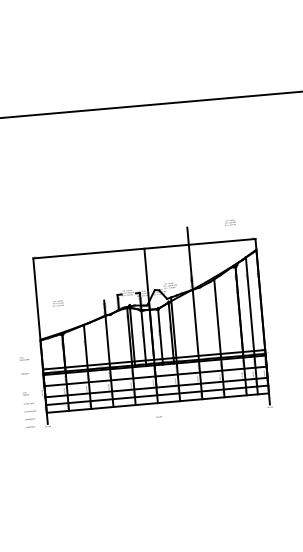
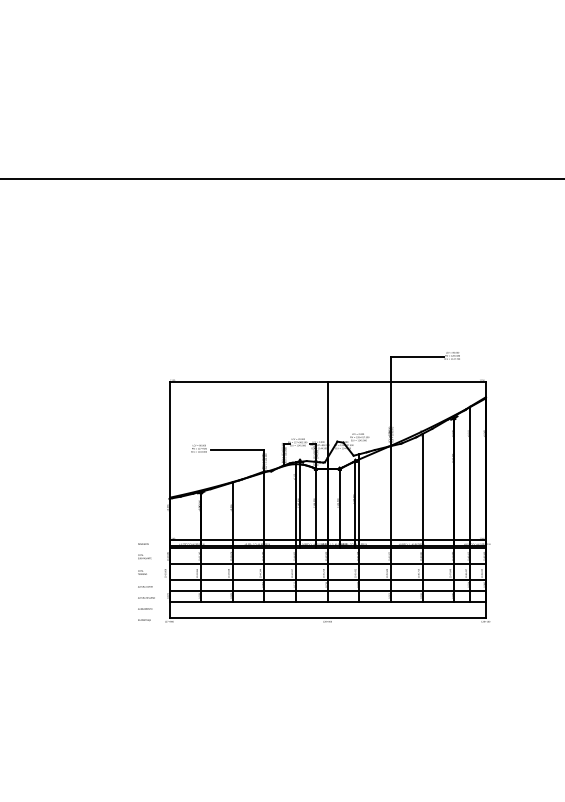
line: (205, 226) -> (417, 357), added
line: (85, 302) -> (237, 450), added
text: (24, 358) -> (144, 556), moved
line: (158, 414) -> (327, 617), added

